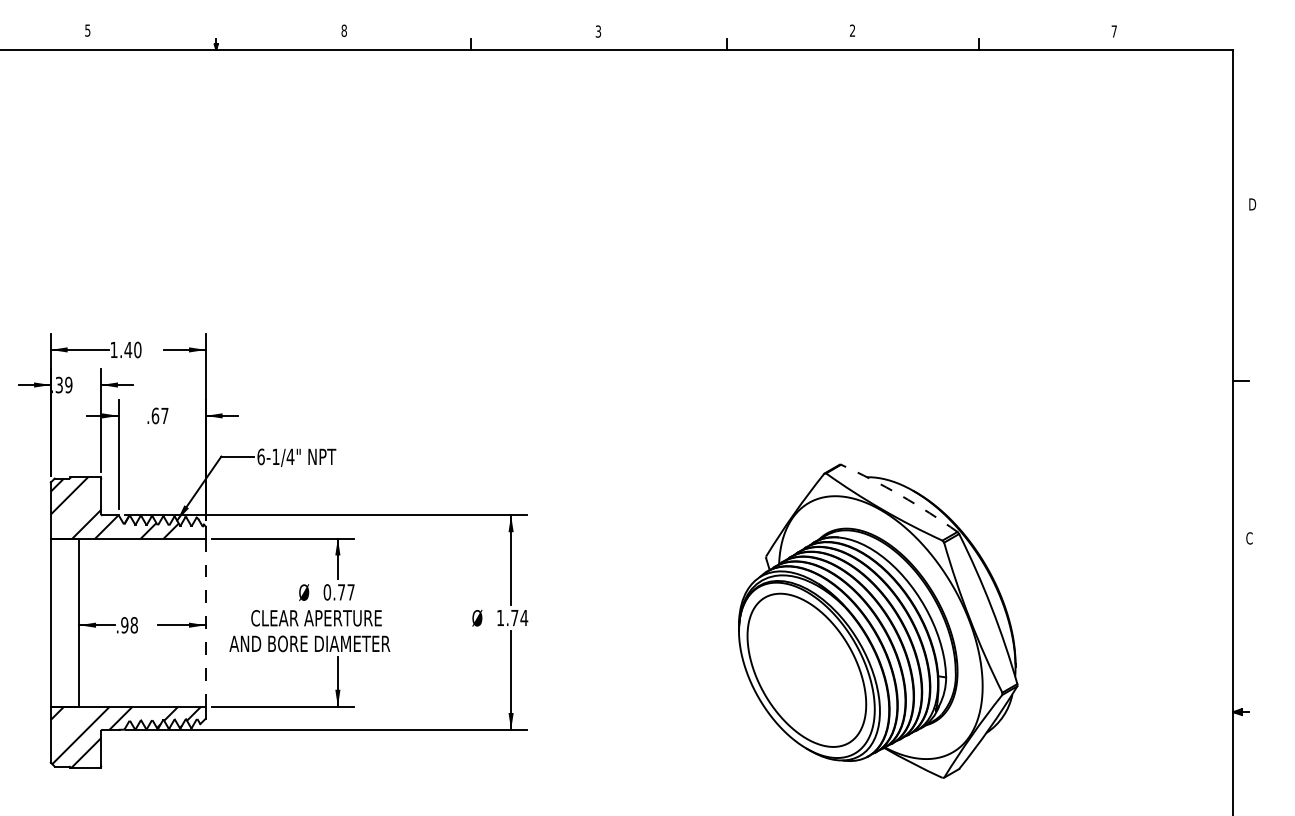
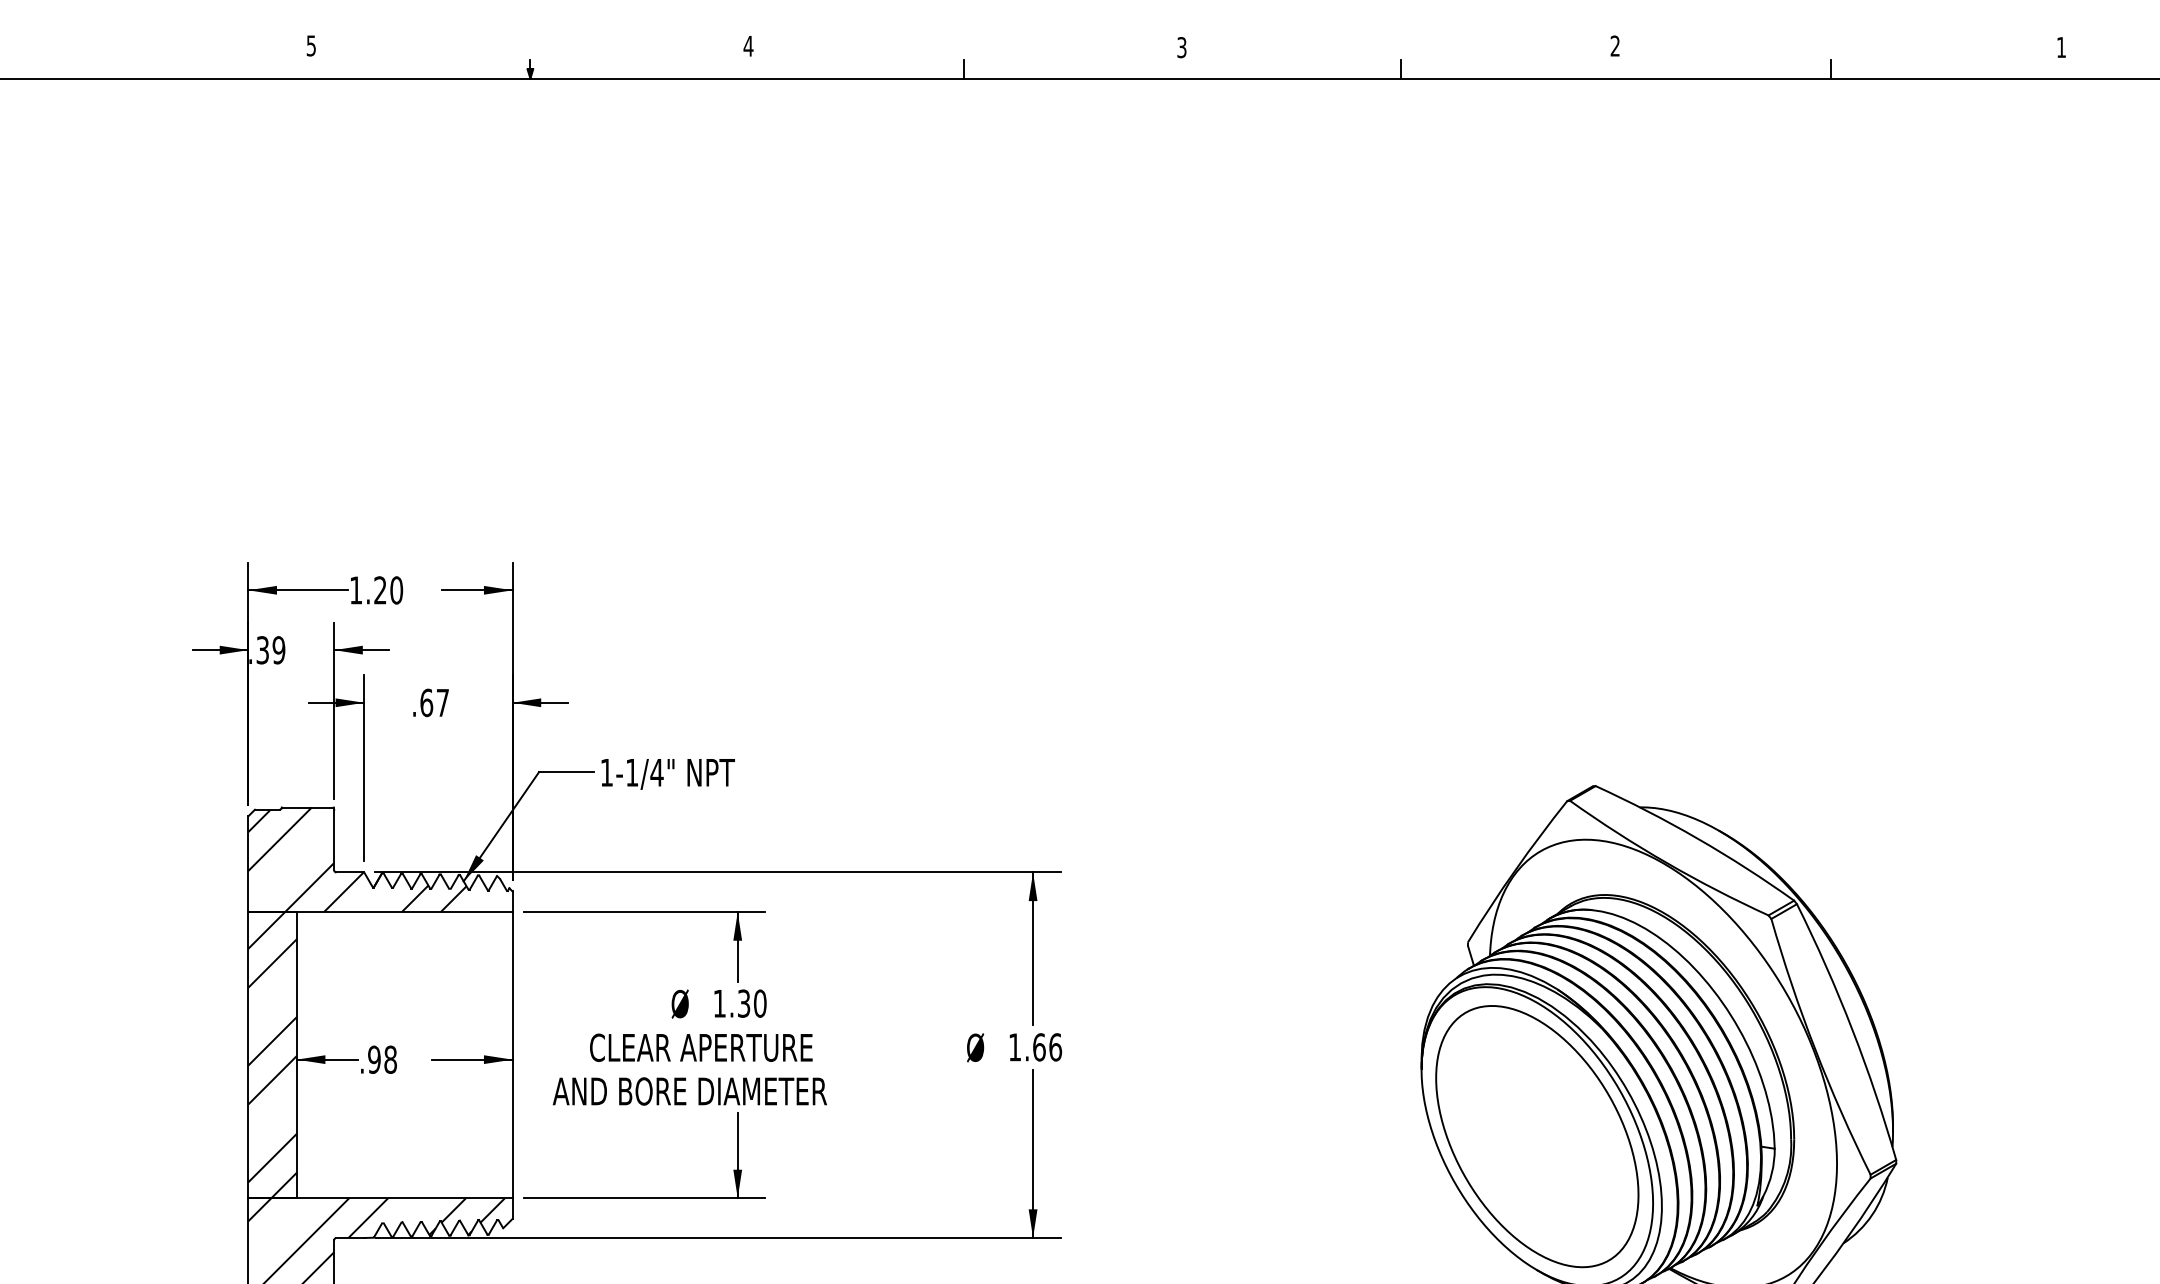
text: (344, 30) -> (749, 45), 8 -> 4
text: (1113, 31) -> (2060, 47), 7 -> 1
text: (128, 349) -> (380, 589), 1.40 -> 1.20
text: (260, 456) -> (605, 772), 6-1/4" -> 1-1/4"
arc: (900, 495) -> (1696, 838), dashed -> solid
text: (338, 592) -> (738, 1003), 0.77 -> 1.30
text: (519, 617) -> (1047, 1046), 1.74 -> 1.66
hatch: (64, 622) -> (271, 1055), added
line: (205, 622) -> (512, 1055), dashed -> solid

